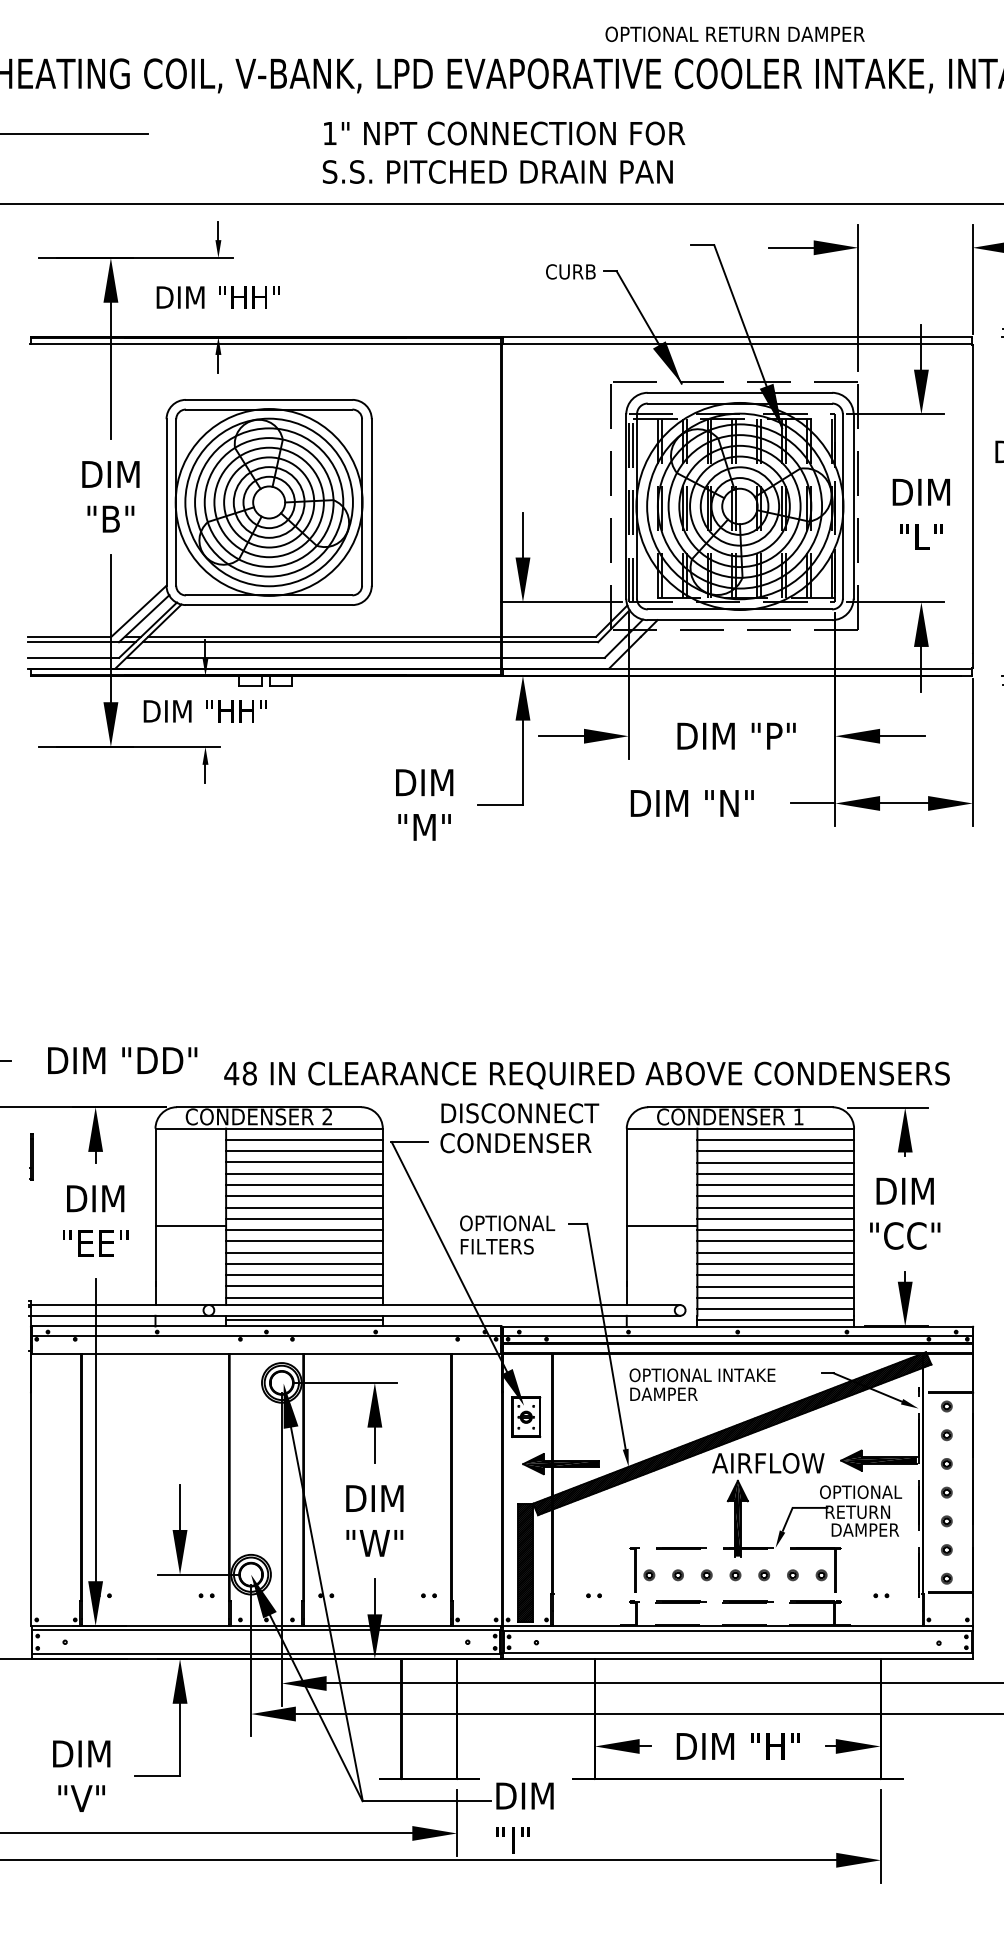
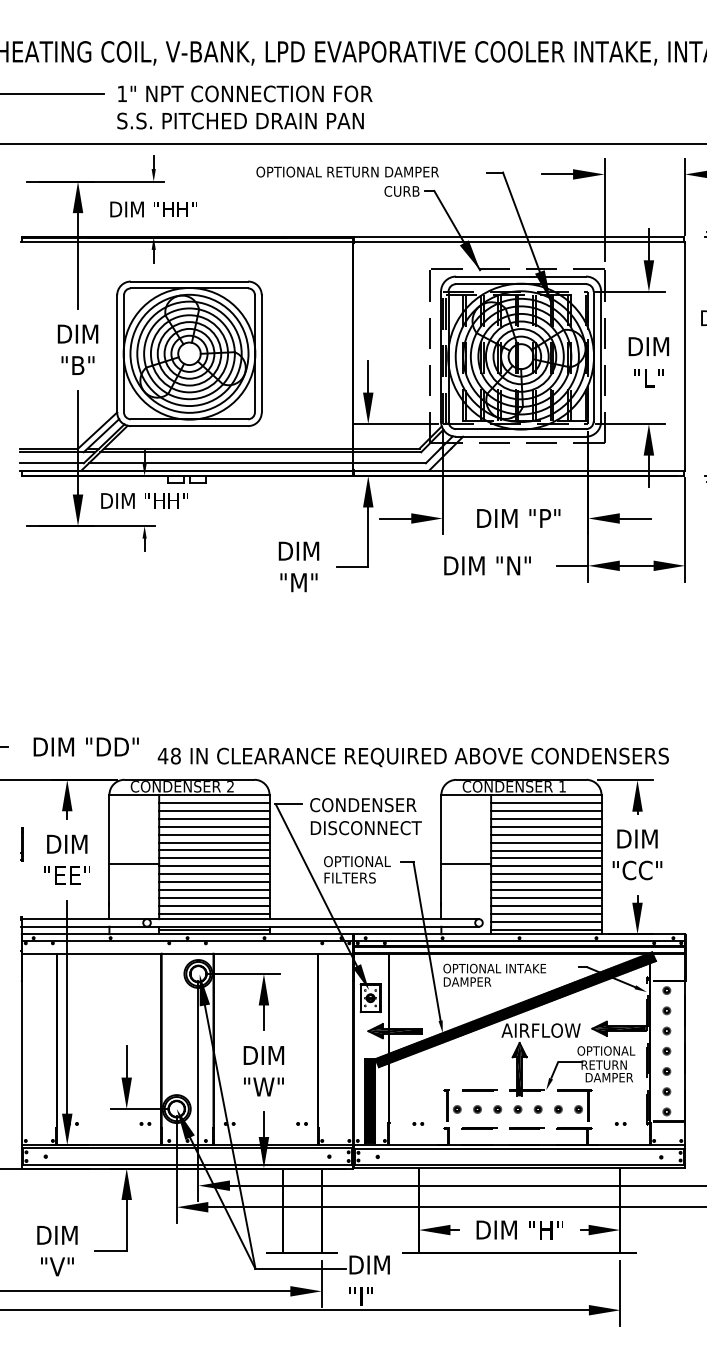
text: (734, 33) -> (347, 171), moved
text: (503, 152) -> (244, 107), moved
text: (519, 1113) -> (365, 828), moved
line: (30, 1156) -> (21, 844), moved

